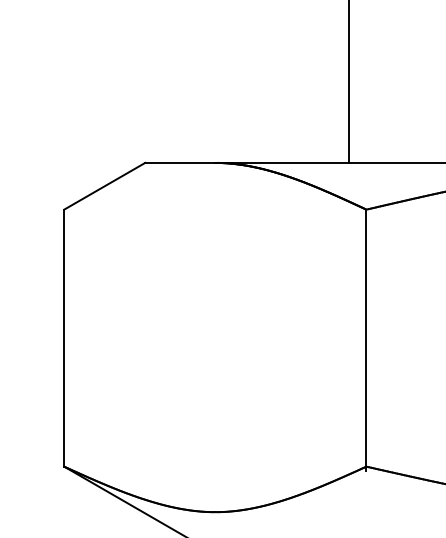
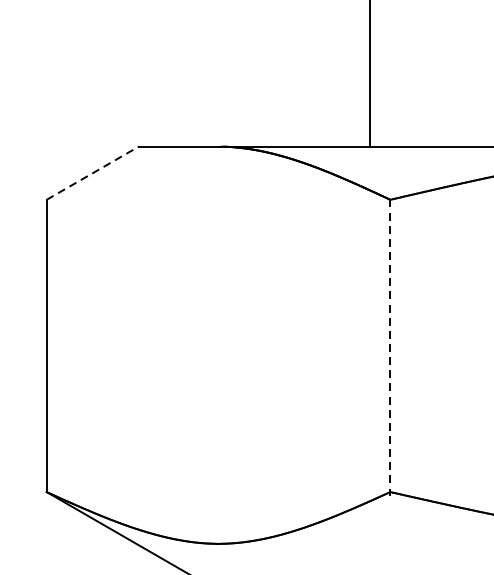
line: (104, 186) -> (92, 173), solid -> dashed
line: (366, 339) -> (390, 347), solid -> dashed

